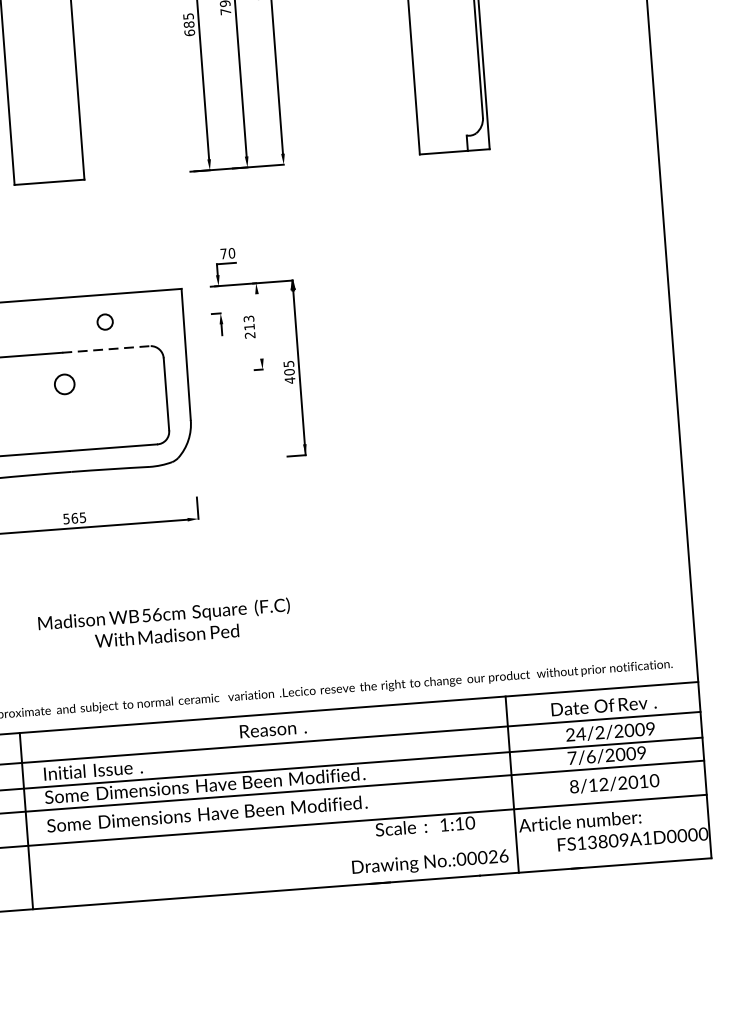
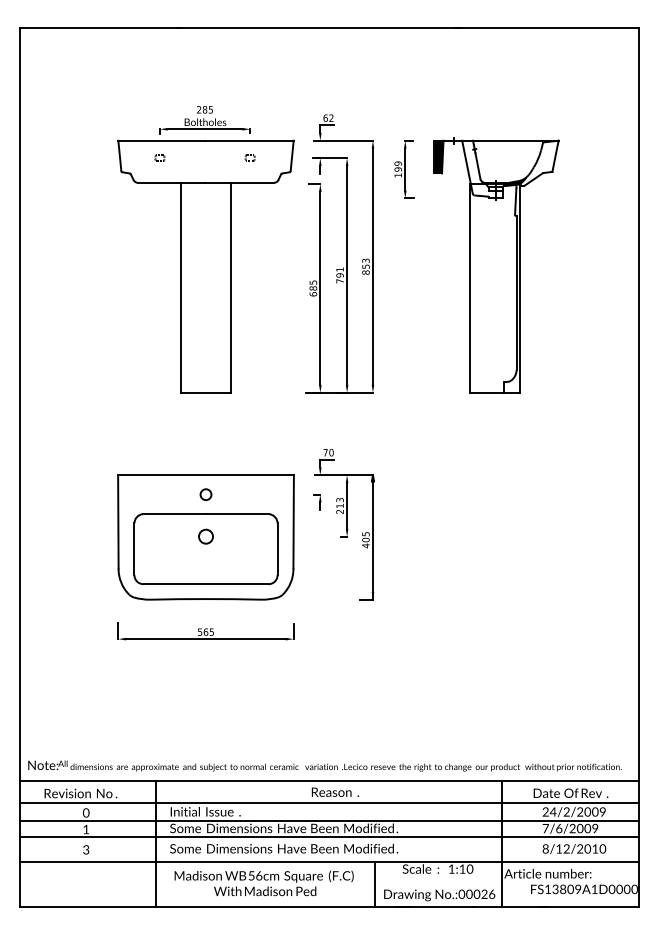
circle: (104, 321) -> (205, 494), moved
line: (259, 325) -> (347, 505), added
line: (107, 349) -> (238, 514), dashed -> solid
text: (163, 625) -> (263, 883), moved
line: (337, 853) -> (374, 883), added

